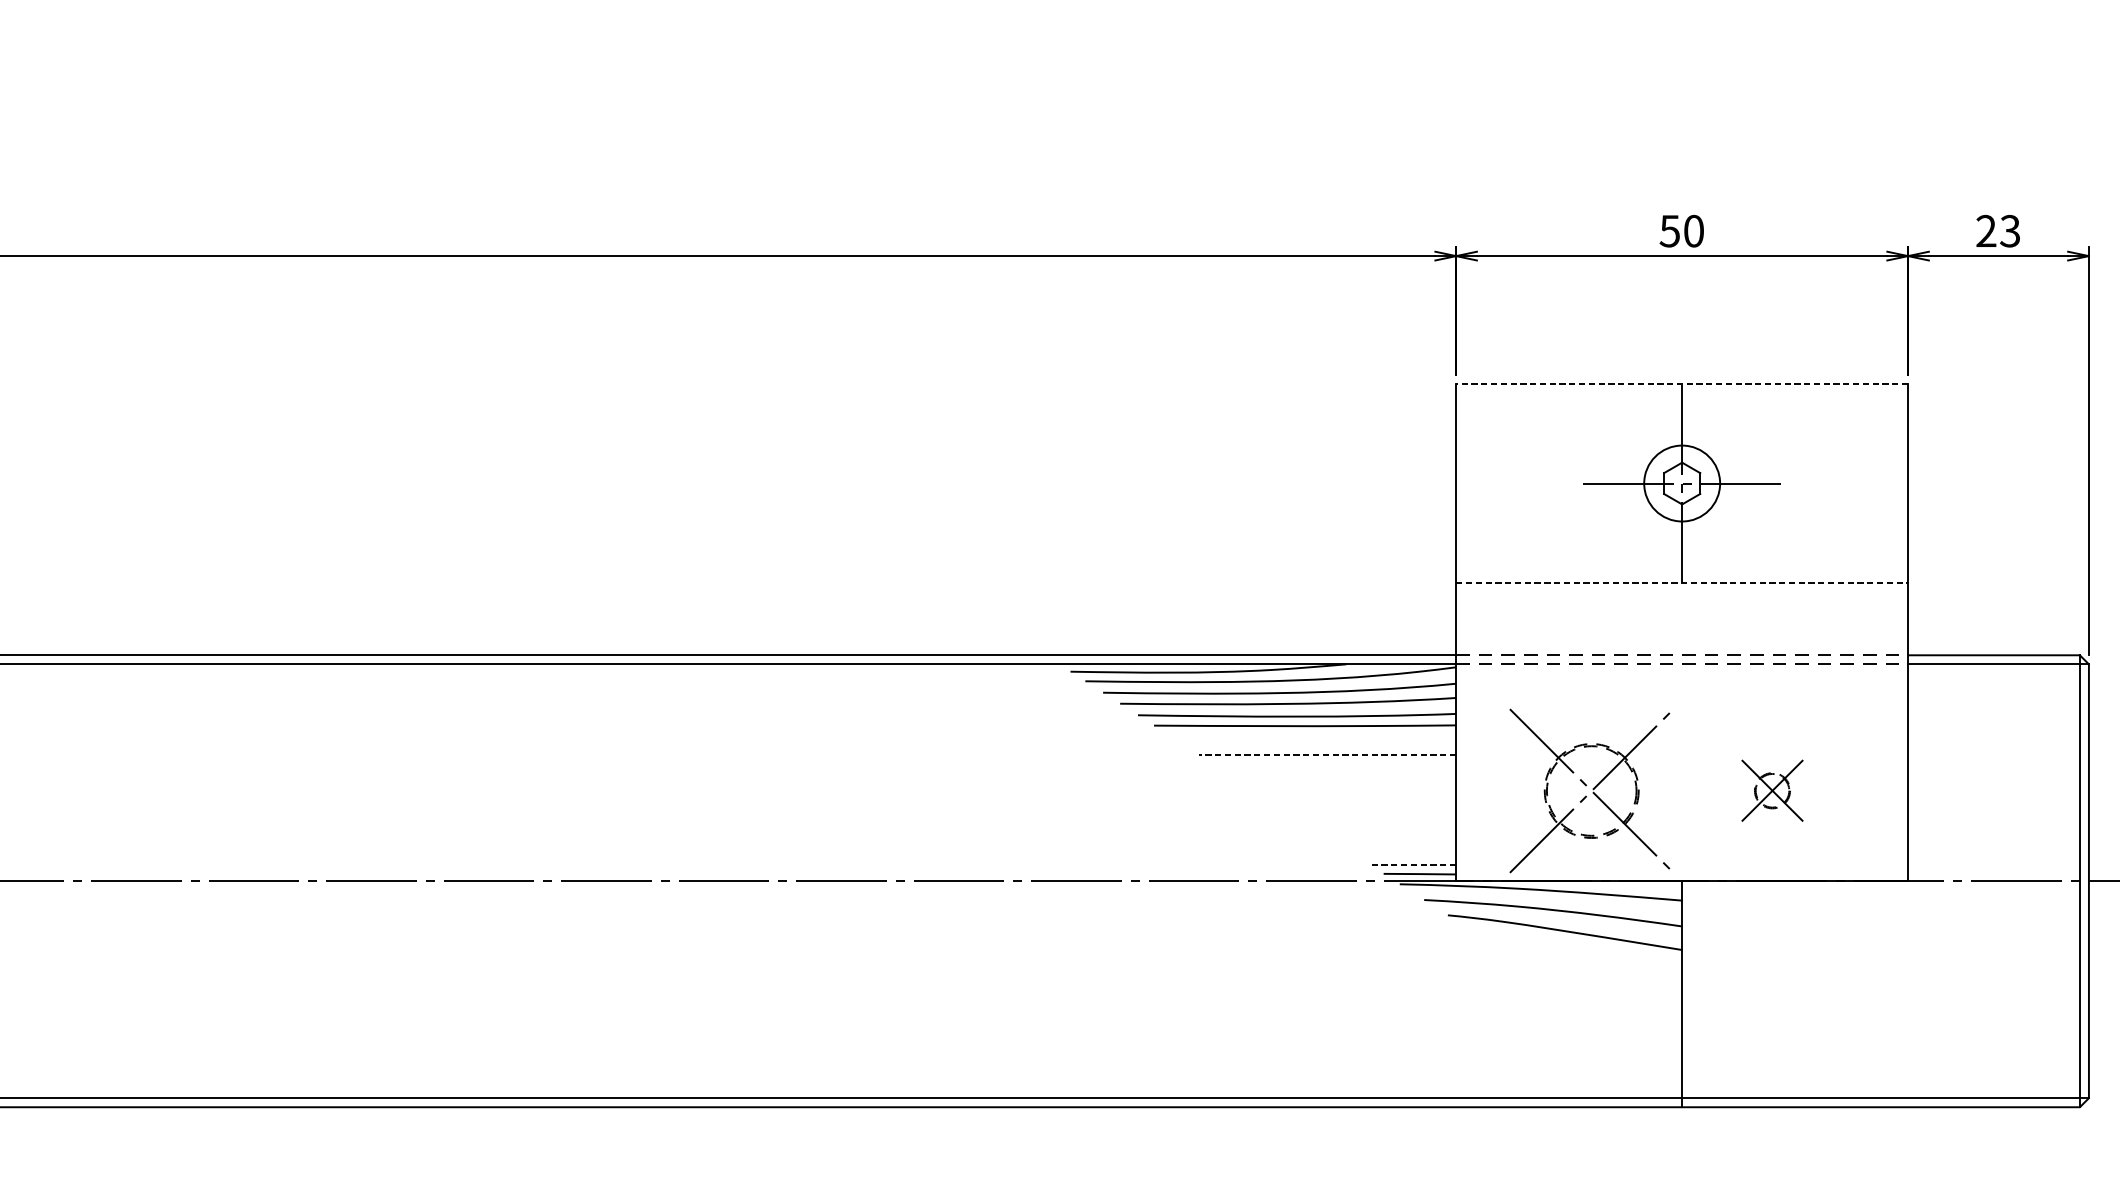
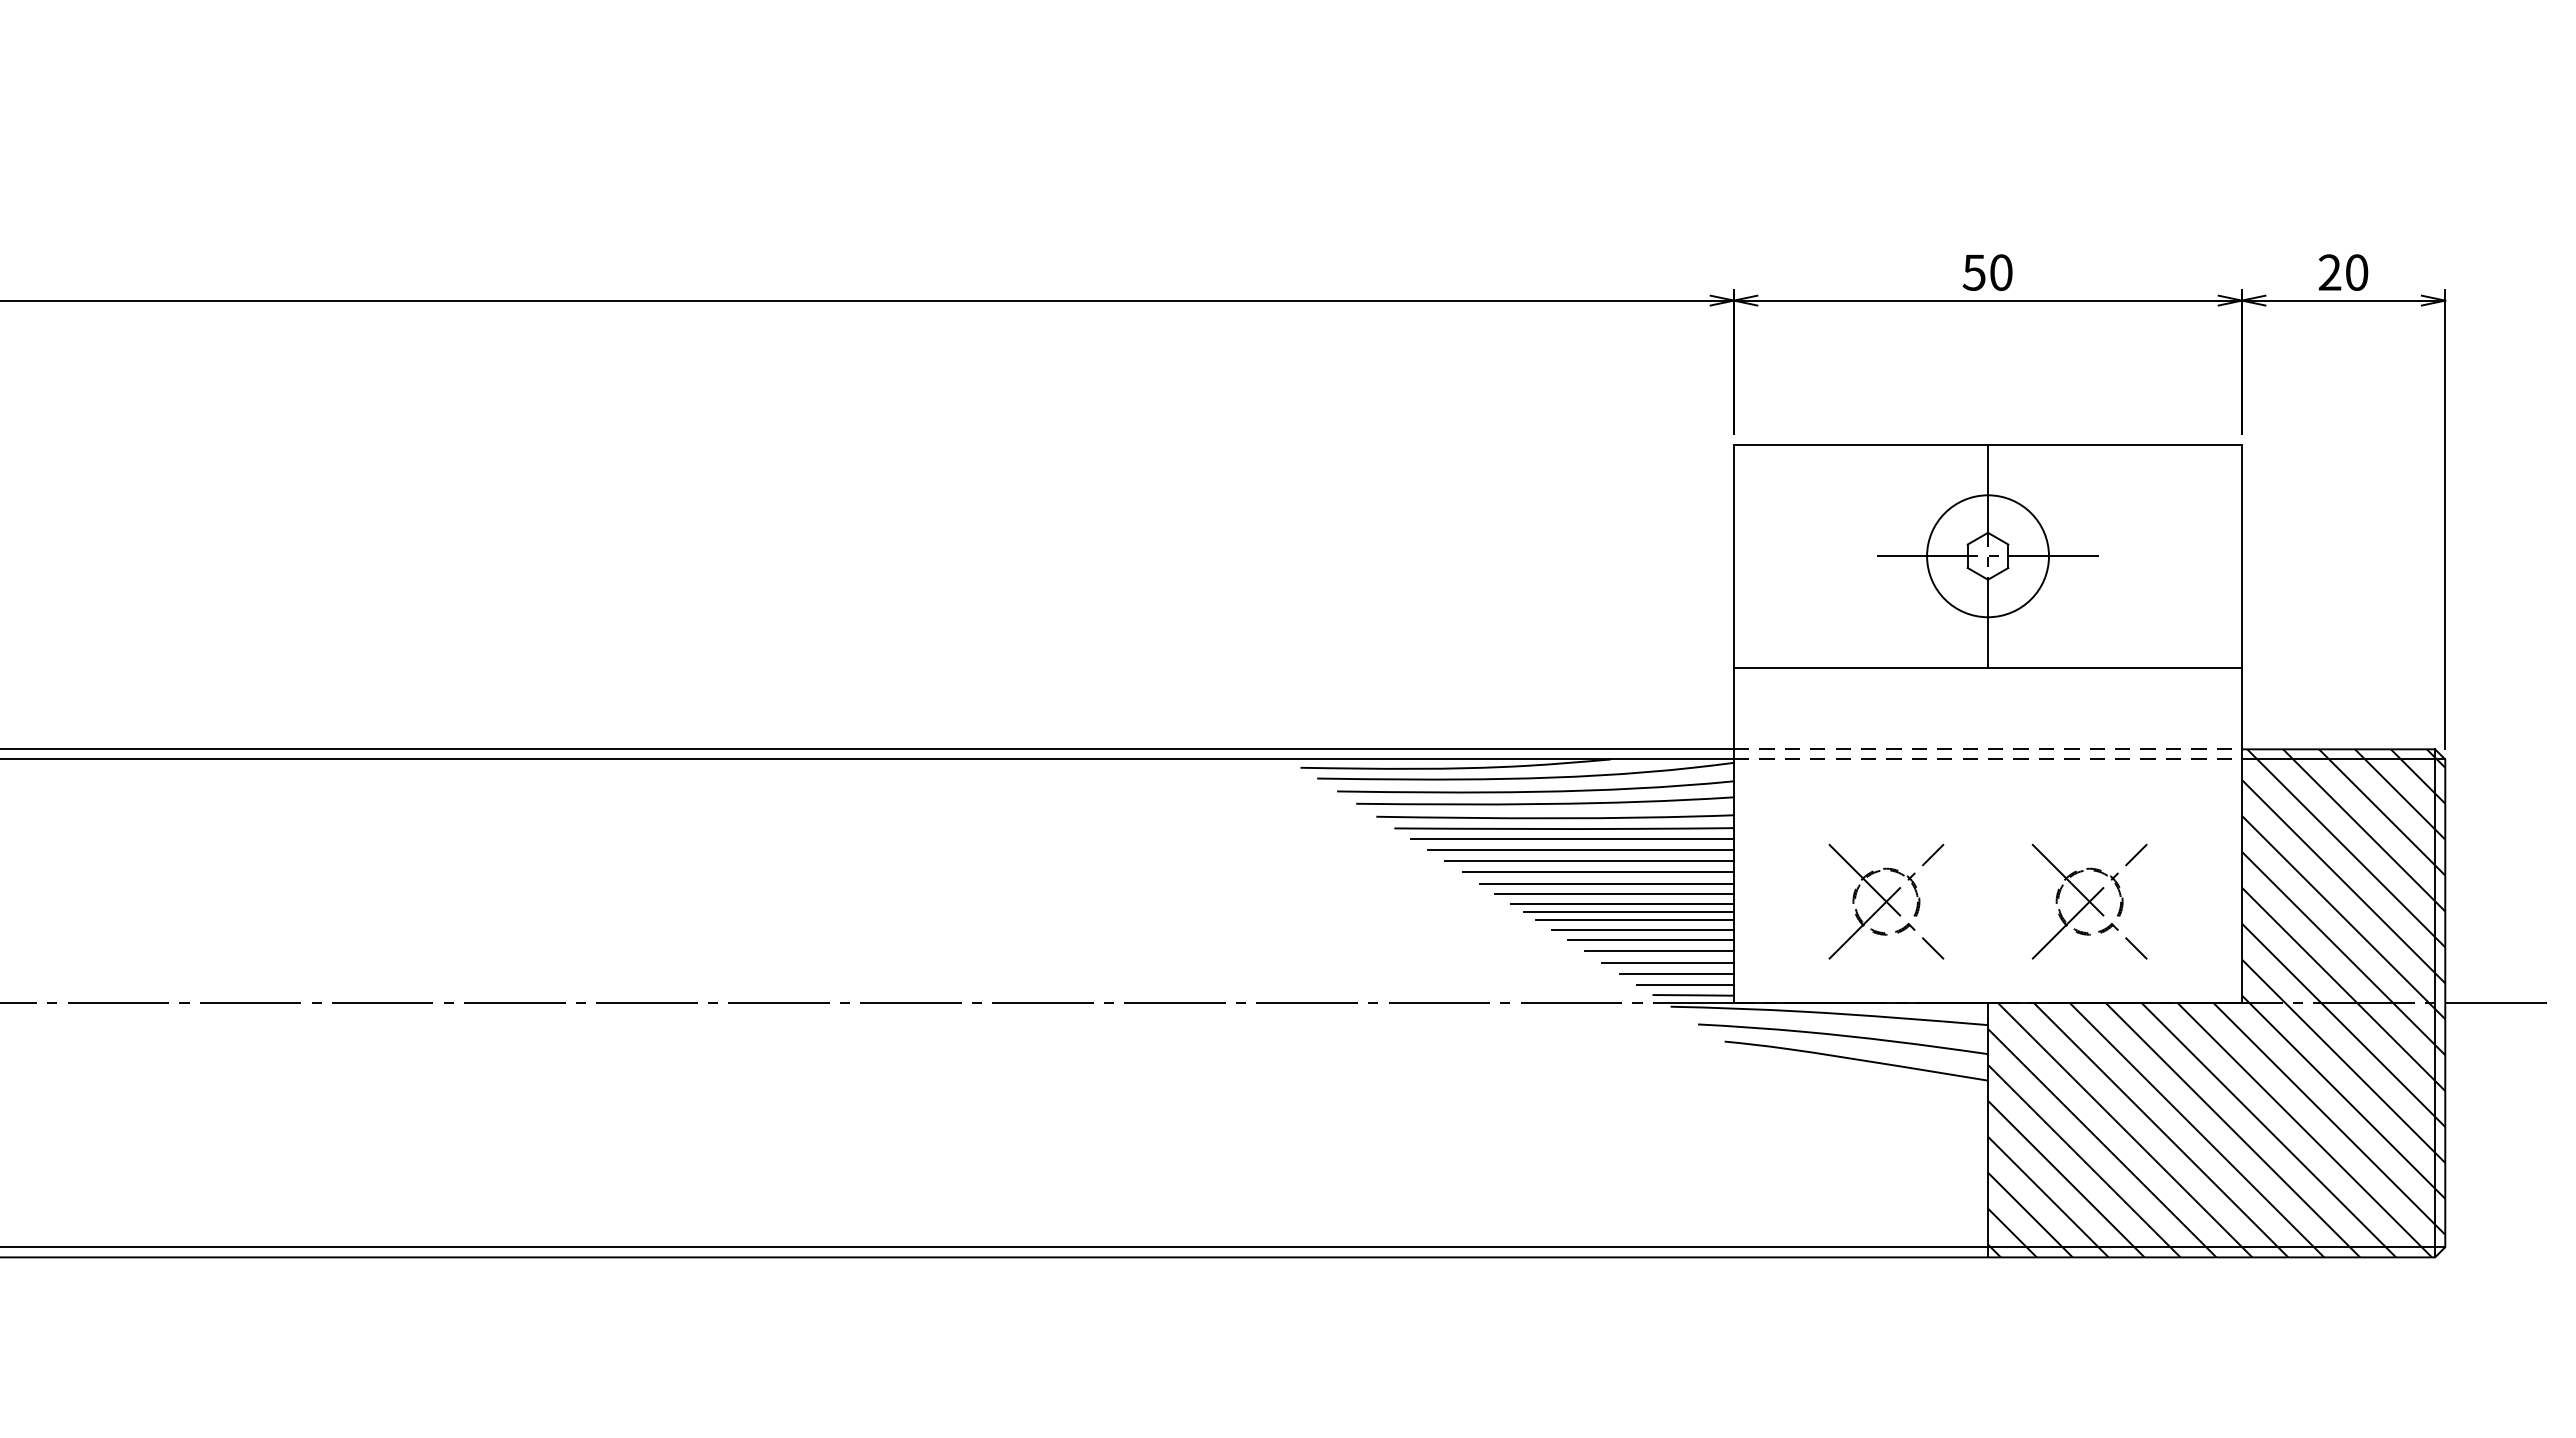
text: (2009, 231) -> (2356, 272), 23 -> 20
line: (1681, 384) -> (1987, 444), dashed -> solid
circle: (1682, 483) -> (1988, 556), size x1.43
line: (1682, 583) -> (1988, 668), dashed -> solid
line: (1312, 734) -> (1572, 838), added
line: (1319, 745) -> (1580, 850), added
line: (1327, 755) -> (1589, 861), dashed -> solid
line: (1335, 764) -> (1598, 872), added
line: (1342, 774) -> (1606, 883), added
line: (1349, 783) -> (1614, 893), added
part: (1591, 790) -> (1886, 901), size x0.62
part: (1772, 790) -> (2089, 901), size x1.67
line: (1356, 792) -> (1622, 903), added
line: (1362, 799) -> (1628, 911), added
line: (1368, 807) -> (1635, 920), added
line: (1375, 816) -> (1643, 930), added
line: (1381, 825) -> (1650, 940), added
line: (1389, 835) -> (1659, 951), added
line: (1397, 844) -> (1668, 962), added
line: (1405, 854) -> (1676, 973), added
line: (1413, 864) -> (1685, 984), dashed -> solid
hatch: (1885, 881) -> (2216, 1003), added

